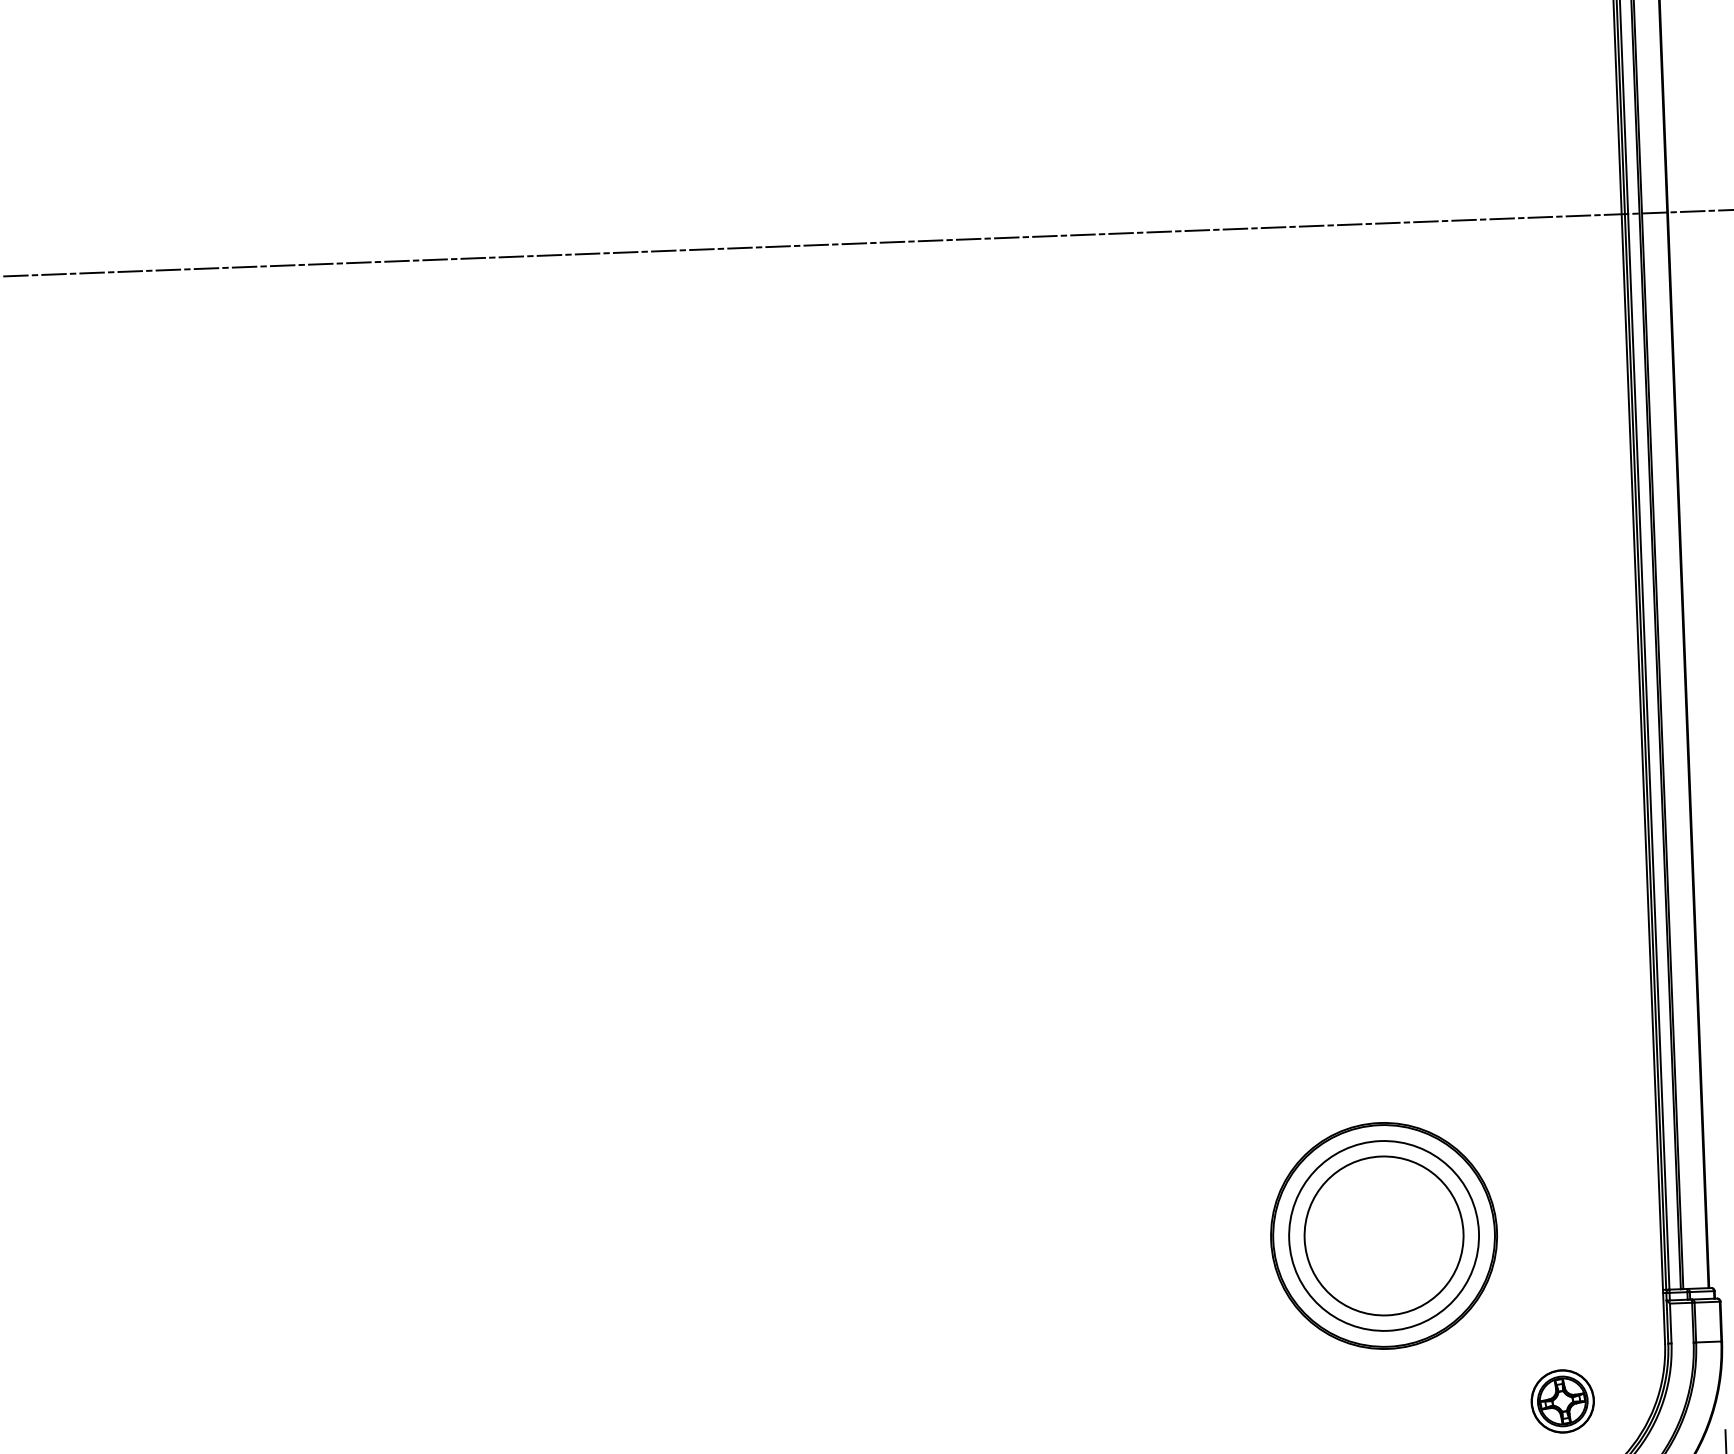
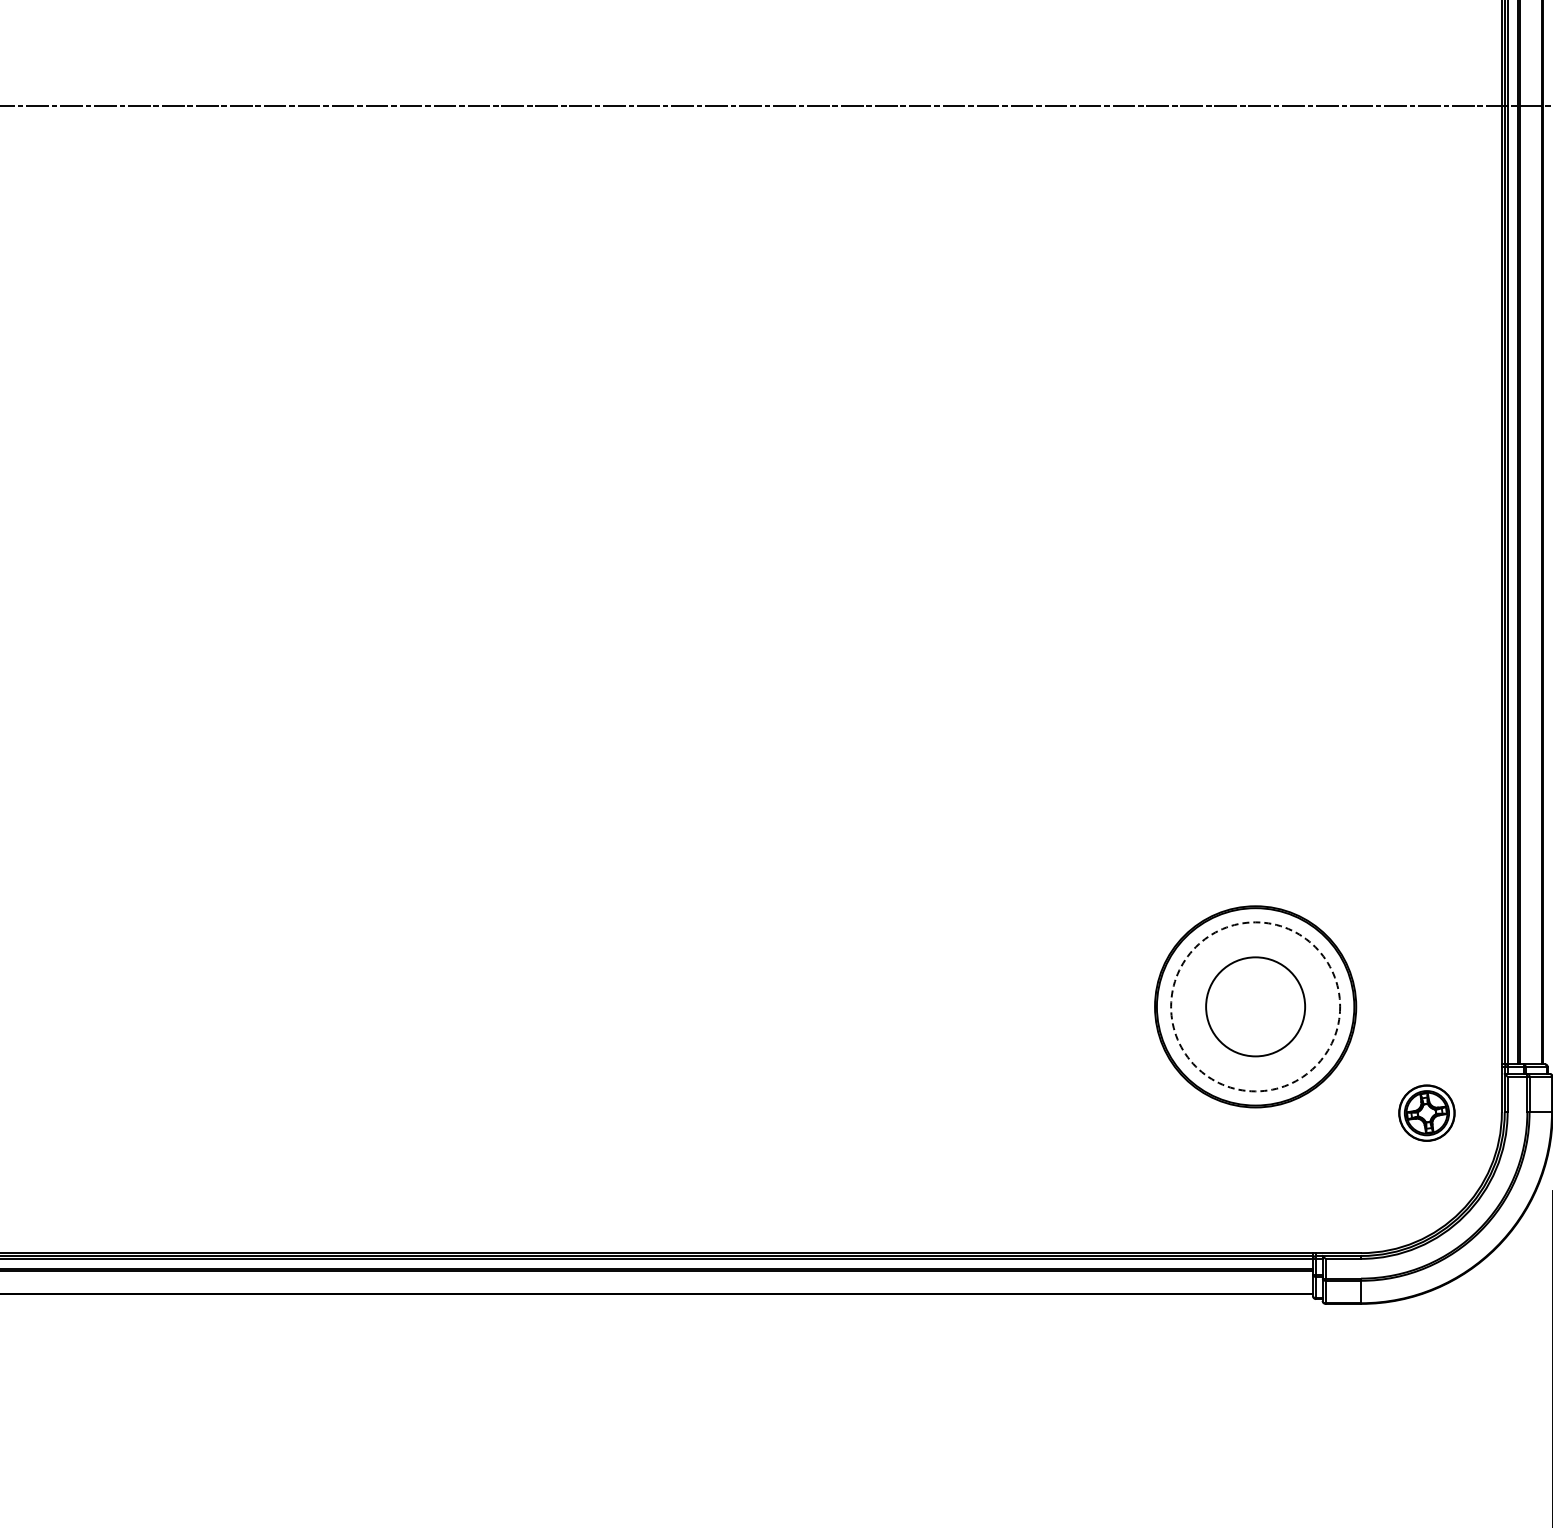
circle: (1383, 1235) -> (1255, 1006), size x0.7
circle: (1383, 1235) -> (1255, 1006), solid -> dashed
part: (1562, 1400) -> (1426, 1112), moved

